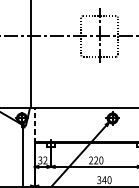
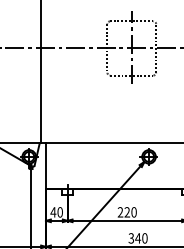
line: (35, 125) -> (46, 165), dashed -> solid
text: (42, 160) -> (56, 212), 32 -> 40

